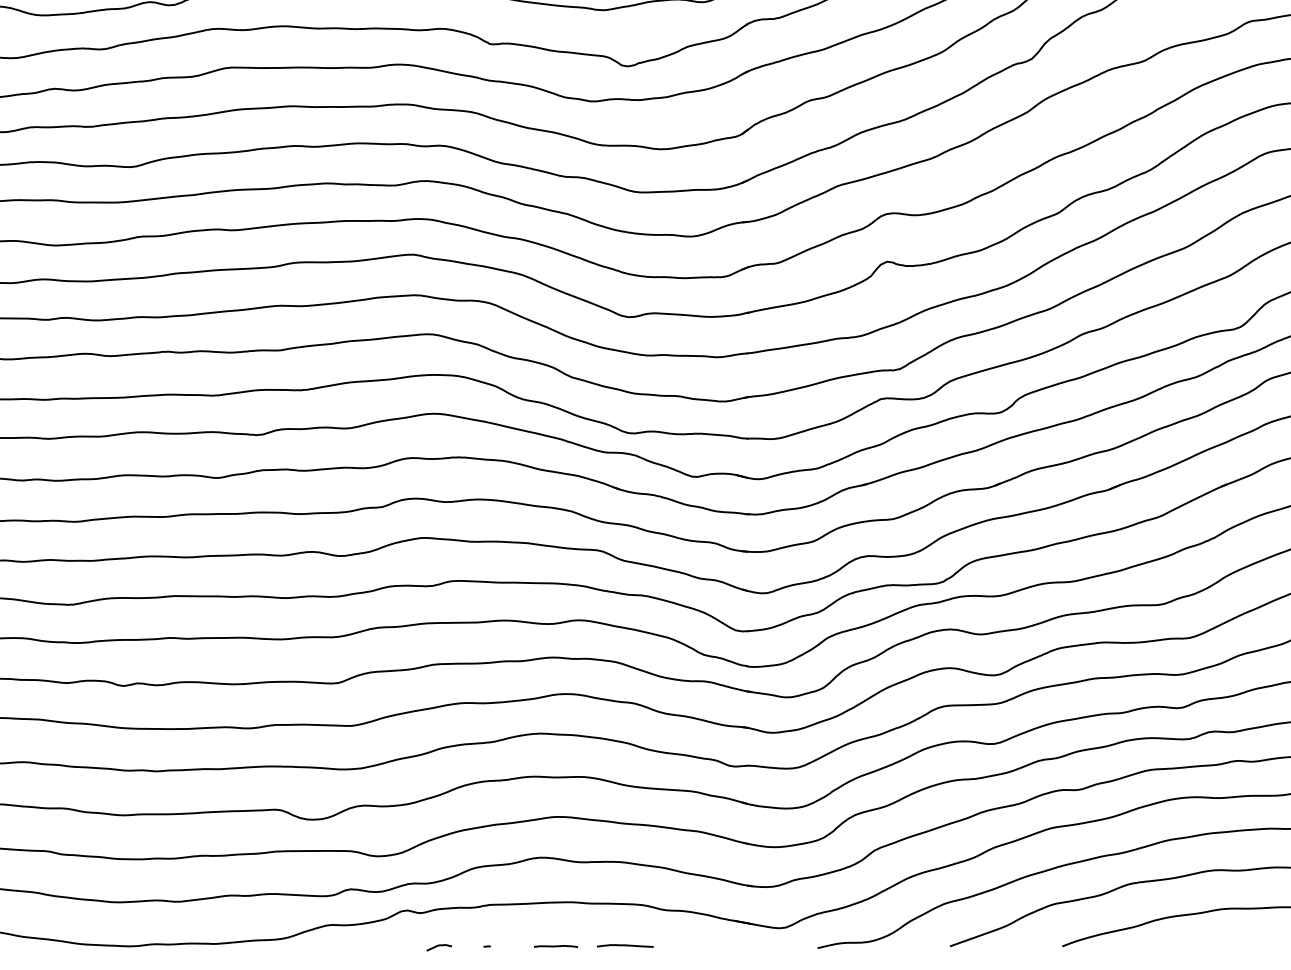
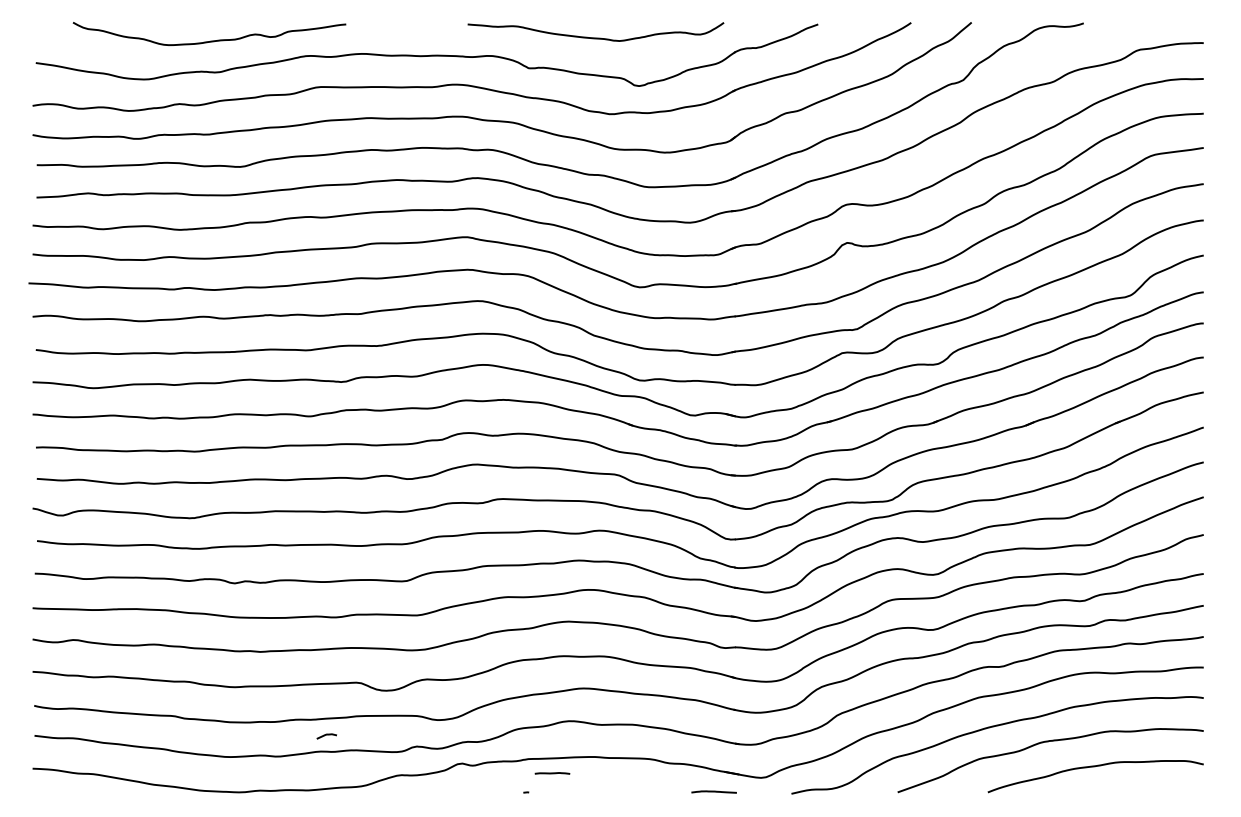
line: (624, 945) -> (713, 791), moved
curve: (438, 946) -> (326, 735), moved
line: (556, 946) -> (552, 773), moved

